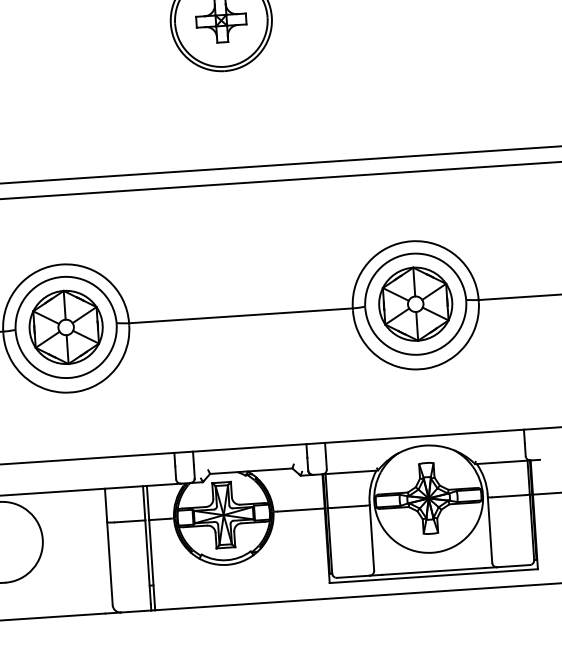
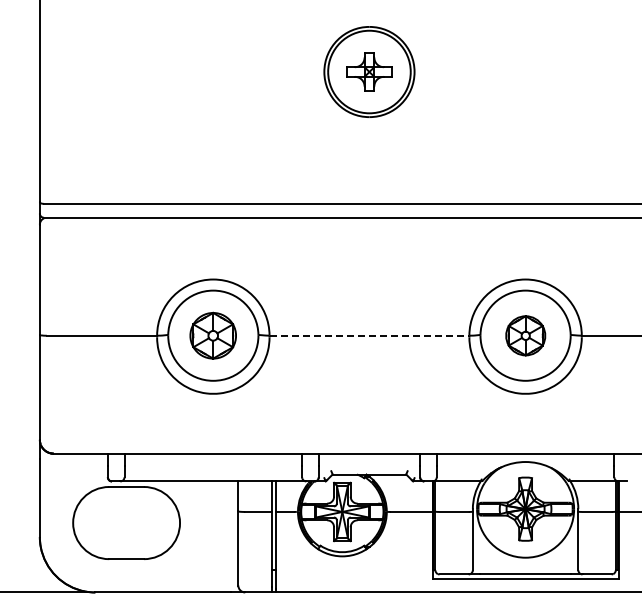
part: (415, 303) -> (525, 335), size x0.6
line: (240, 315) -> (369, 335), solid -> dashed
part: (65, 327) -> (212, 335), size x0.7

